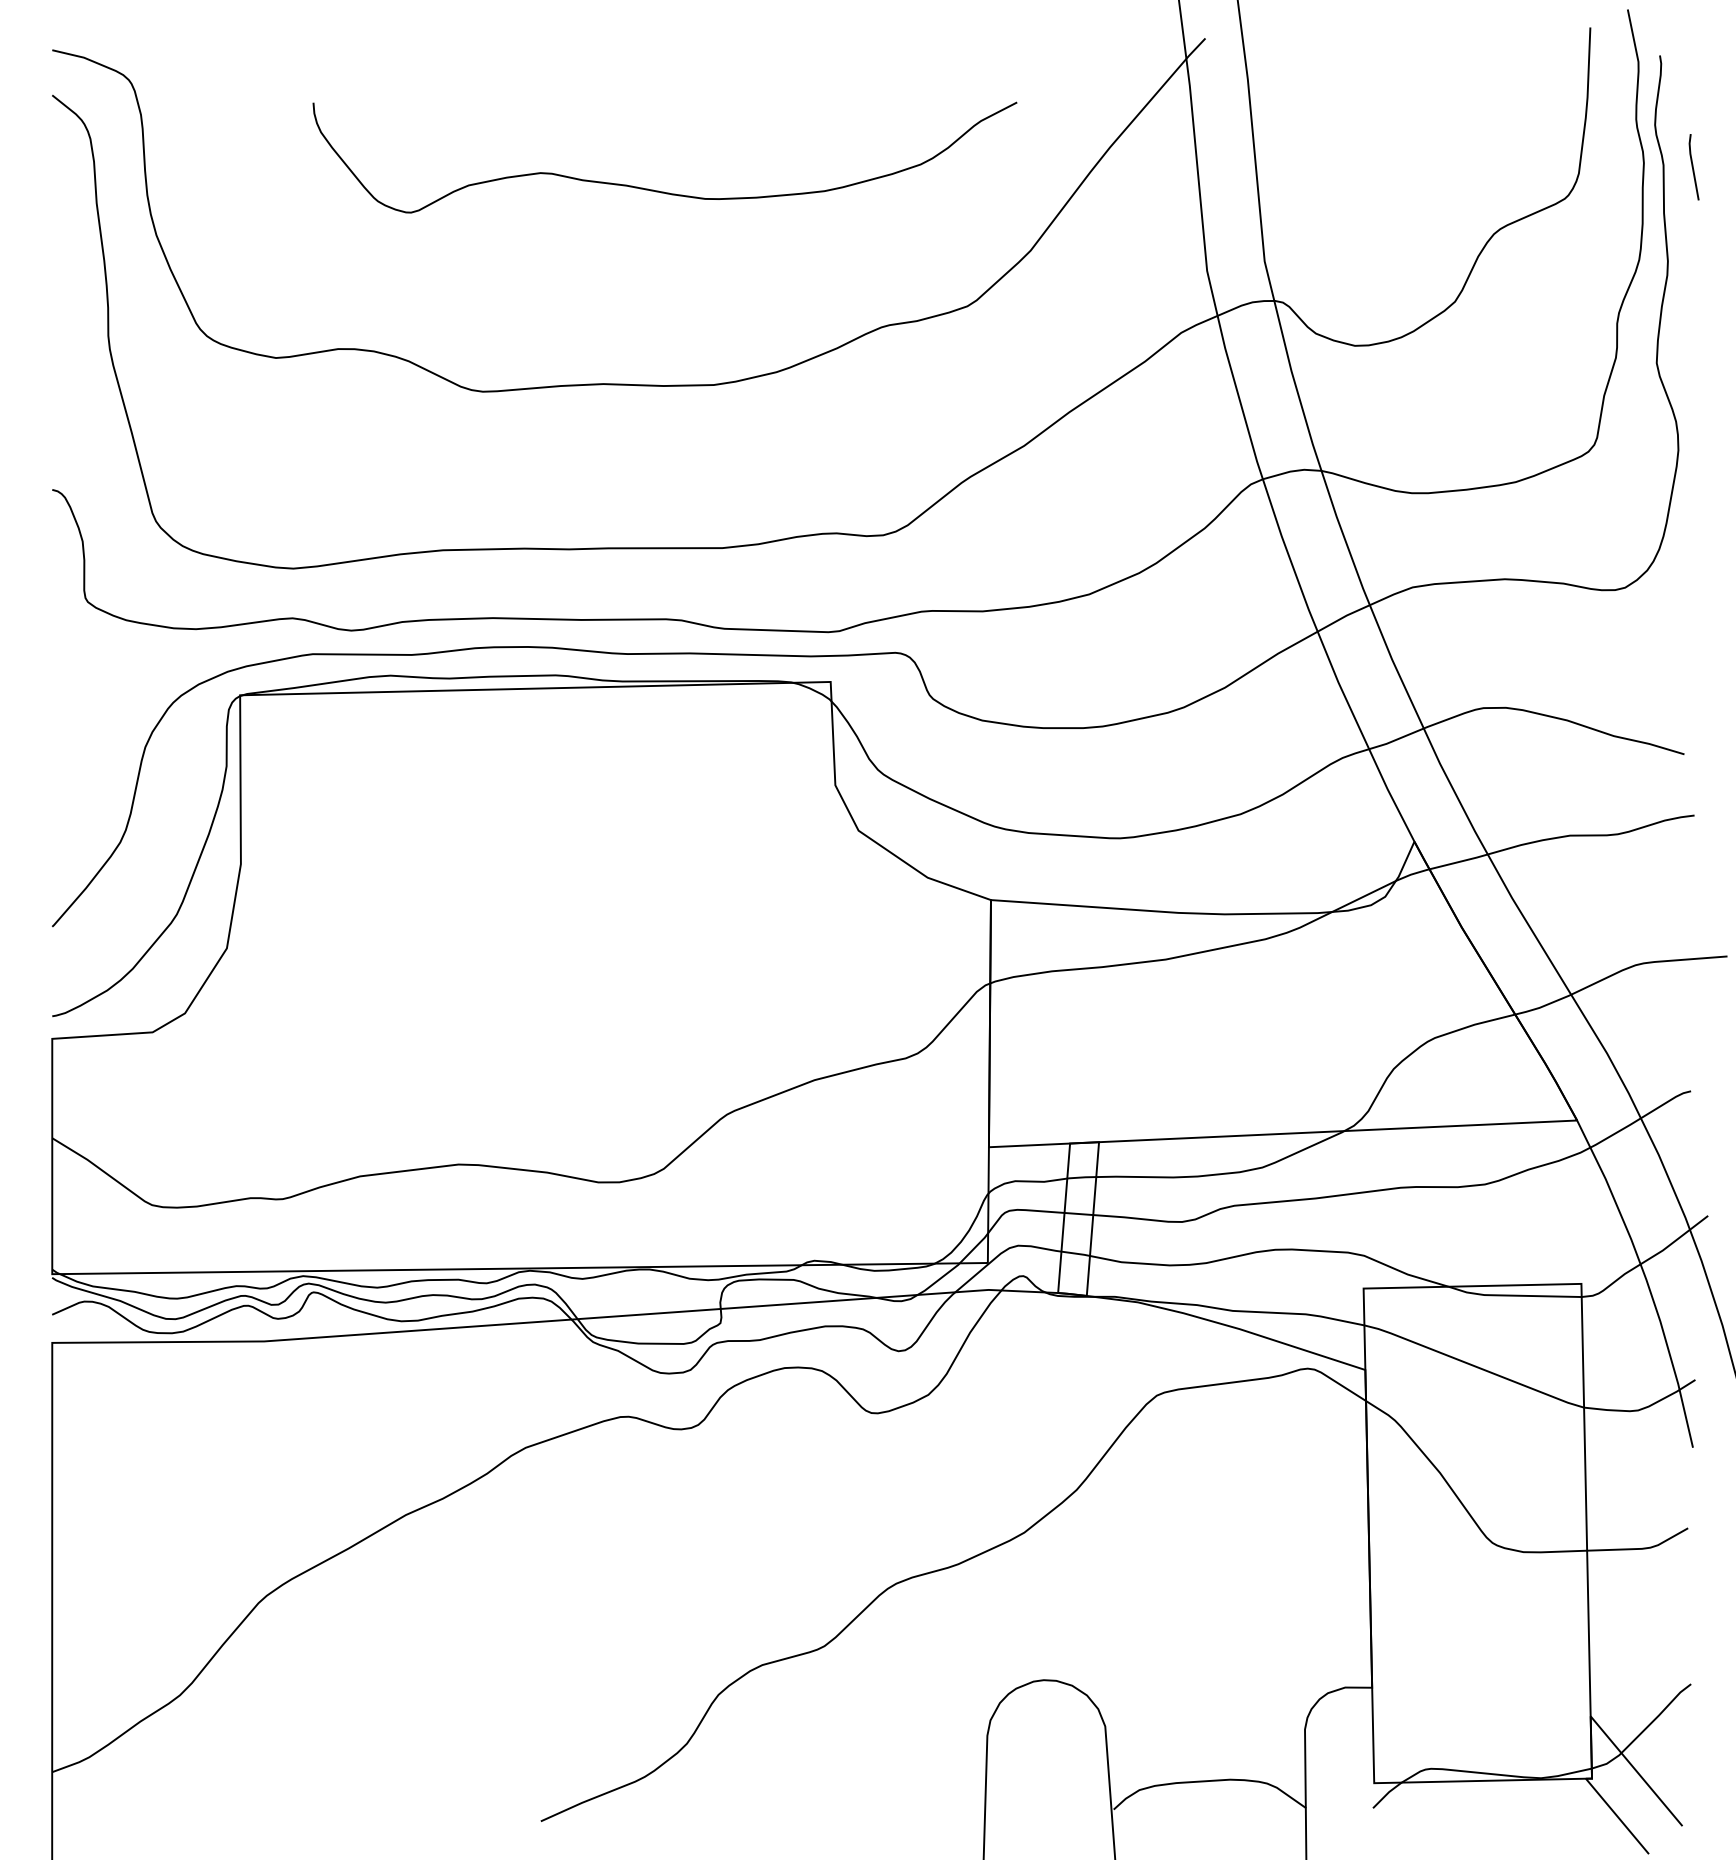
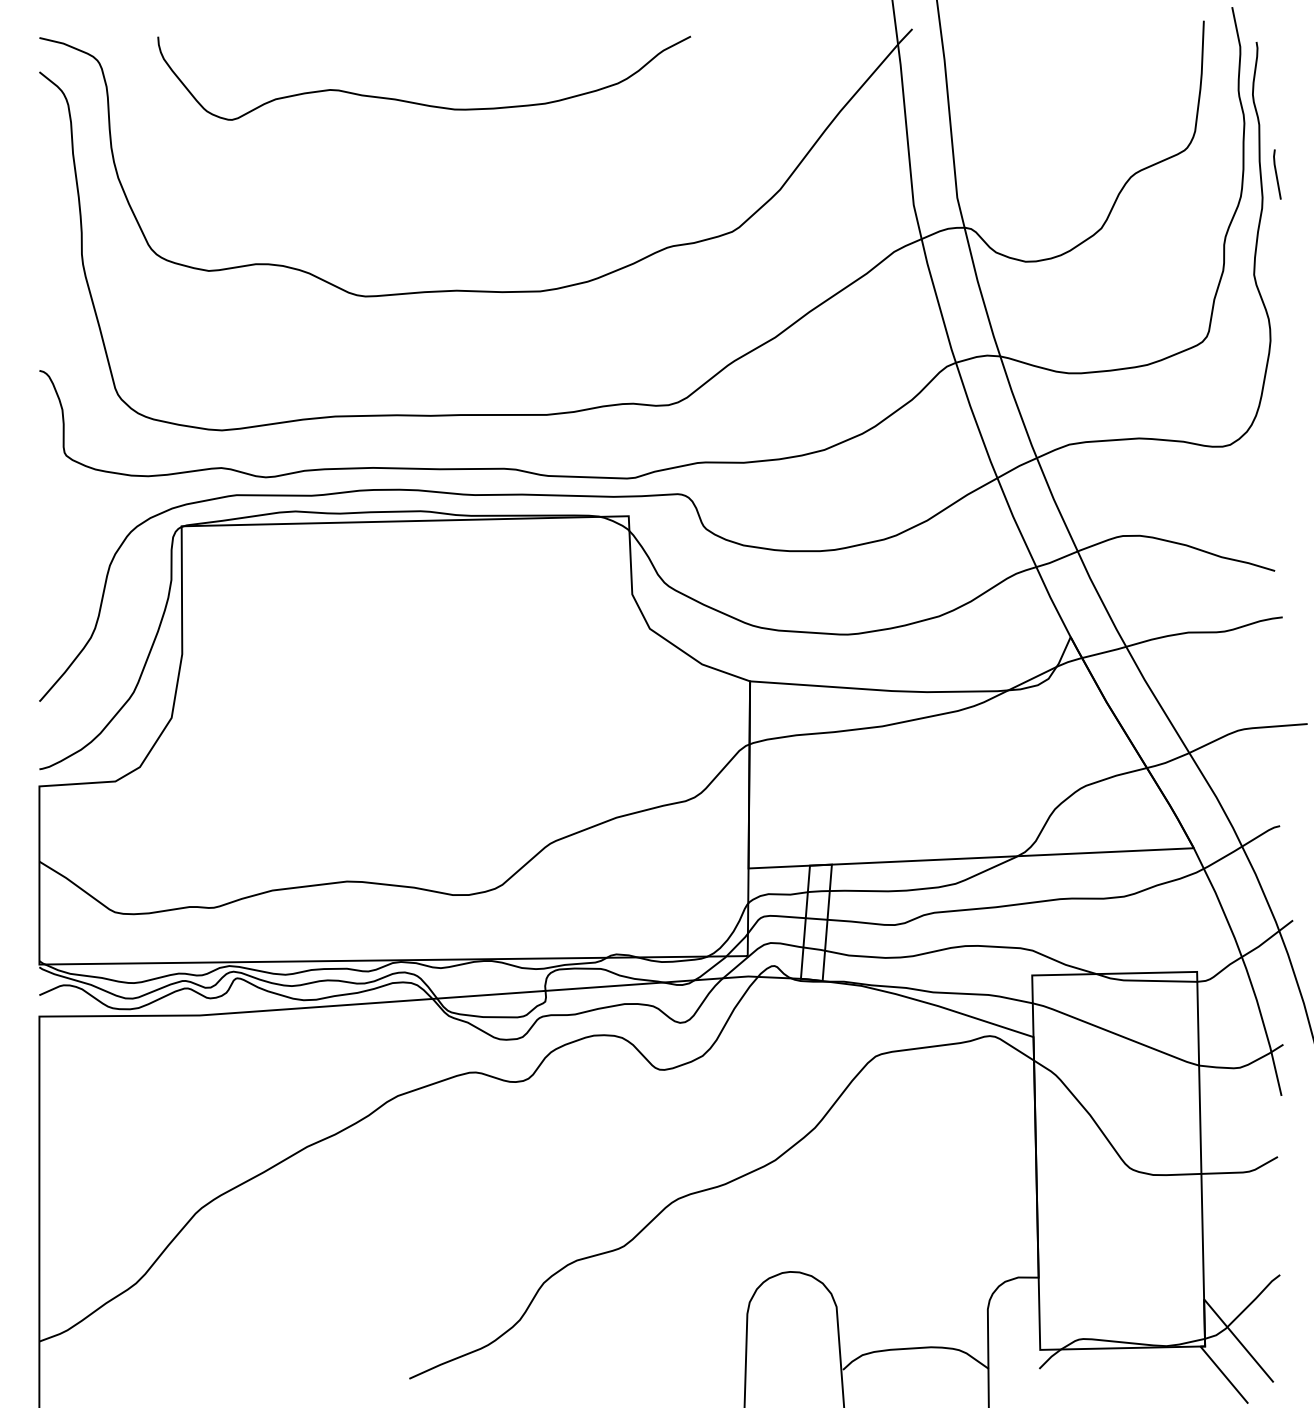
line: (1694, 167) -> (1277, 174), moved
curve: (655, 189) -> (417, 102), moved

